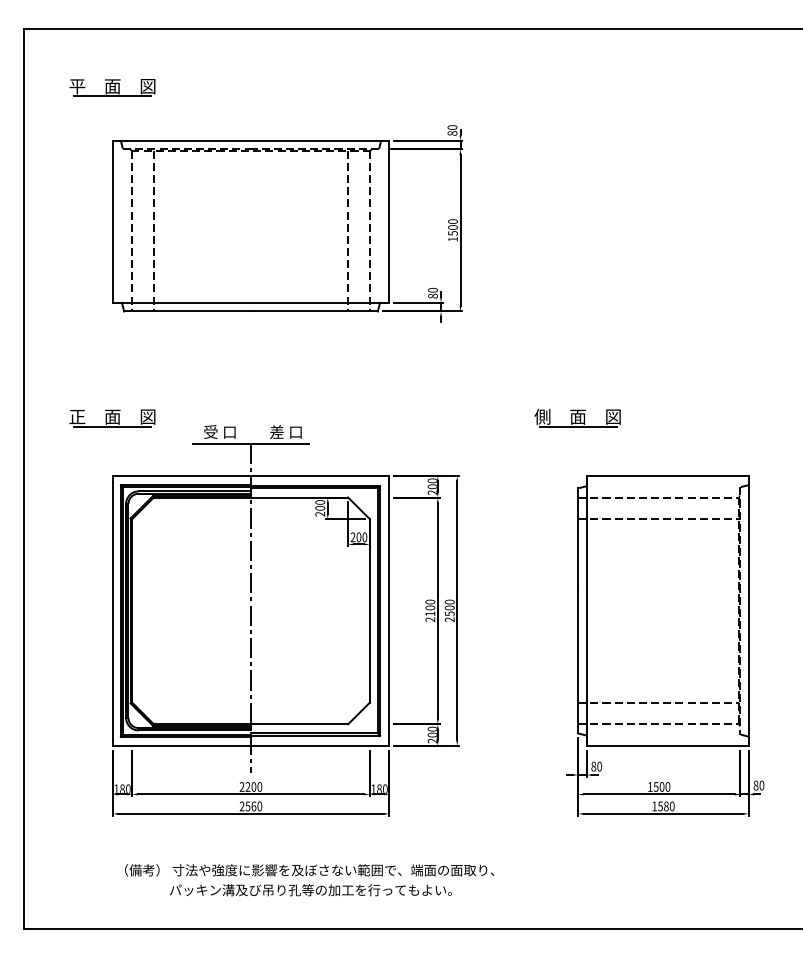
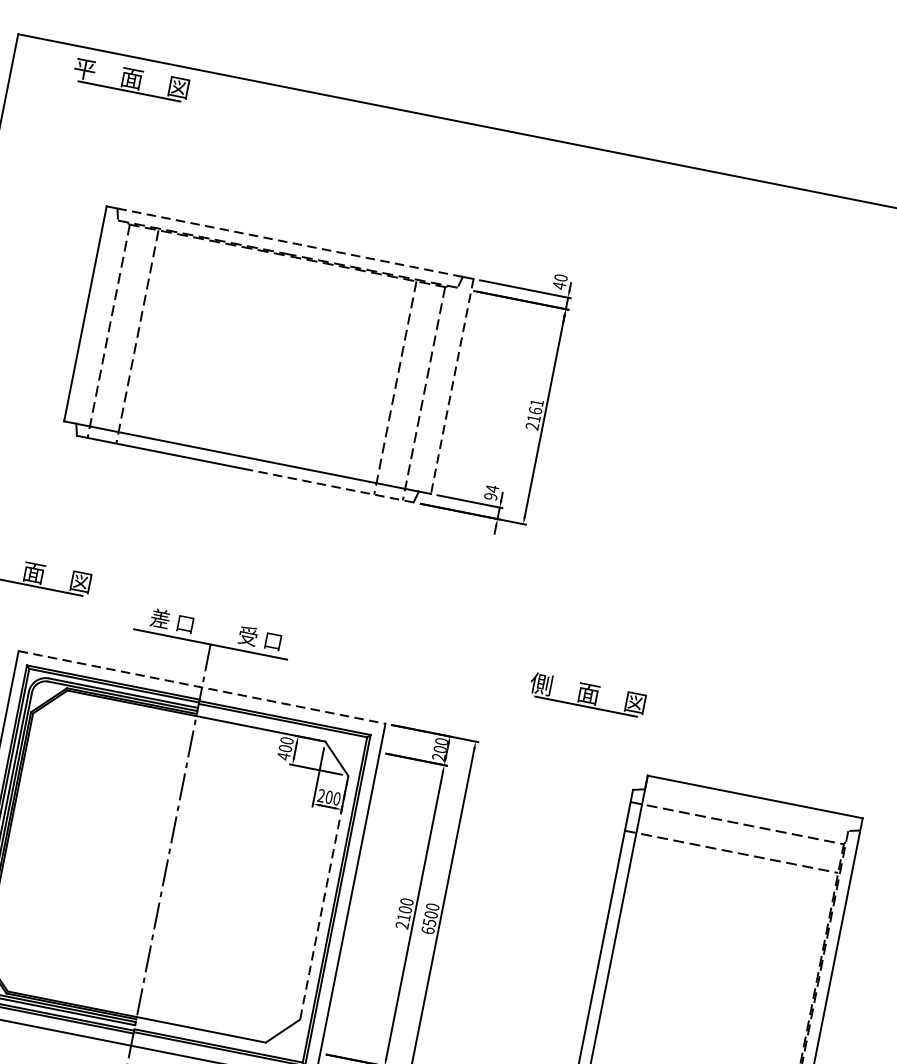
part: (112, 87) -> (131, 79), moved
text: (452, 133) -> (559, 285), 80 -> 40
line: (251, 140) -> (290, 242), solid -> dashed
line: (389, 221) -> (452, 386), solid -> dashed
text: (452, 230) -> (533, 414), 1500 -> 2161
text: (432, 292) -> (491, 491), 80 -> 94
line: (313, 311) -> (328, 485), solid -> dashed
part: (577, 417) -> (587, 694), moved
text: (210, 431) -> (159, 617), 受 口 -> 差 口
text: (276, 431) -> (247, 635), 差 口 -> 受 口
line: (251, 475) -> (202, 686), solid -> dashed
text: (320, 513) -> (284, 755), 200 -> 400
line: (369, 610) -> (323, 897), solid -> dashed
text: (449, 619) -> (427, 930), 2500 -> 6500

